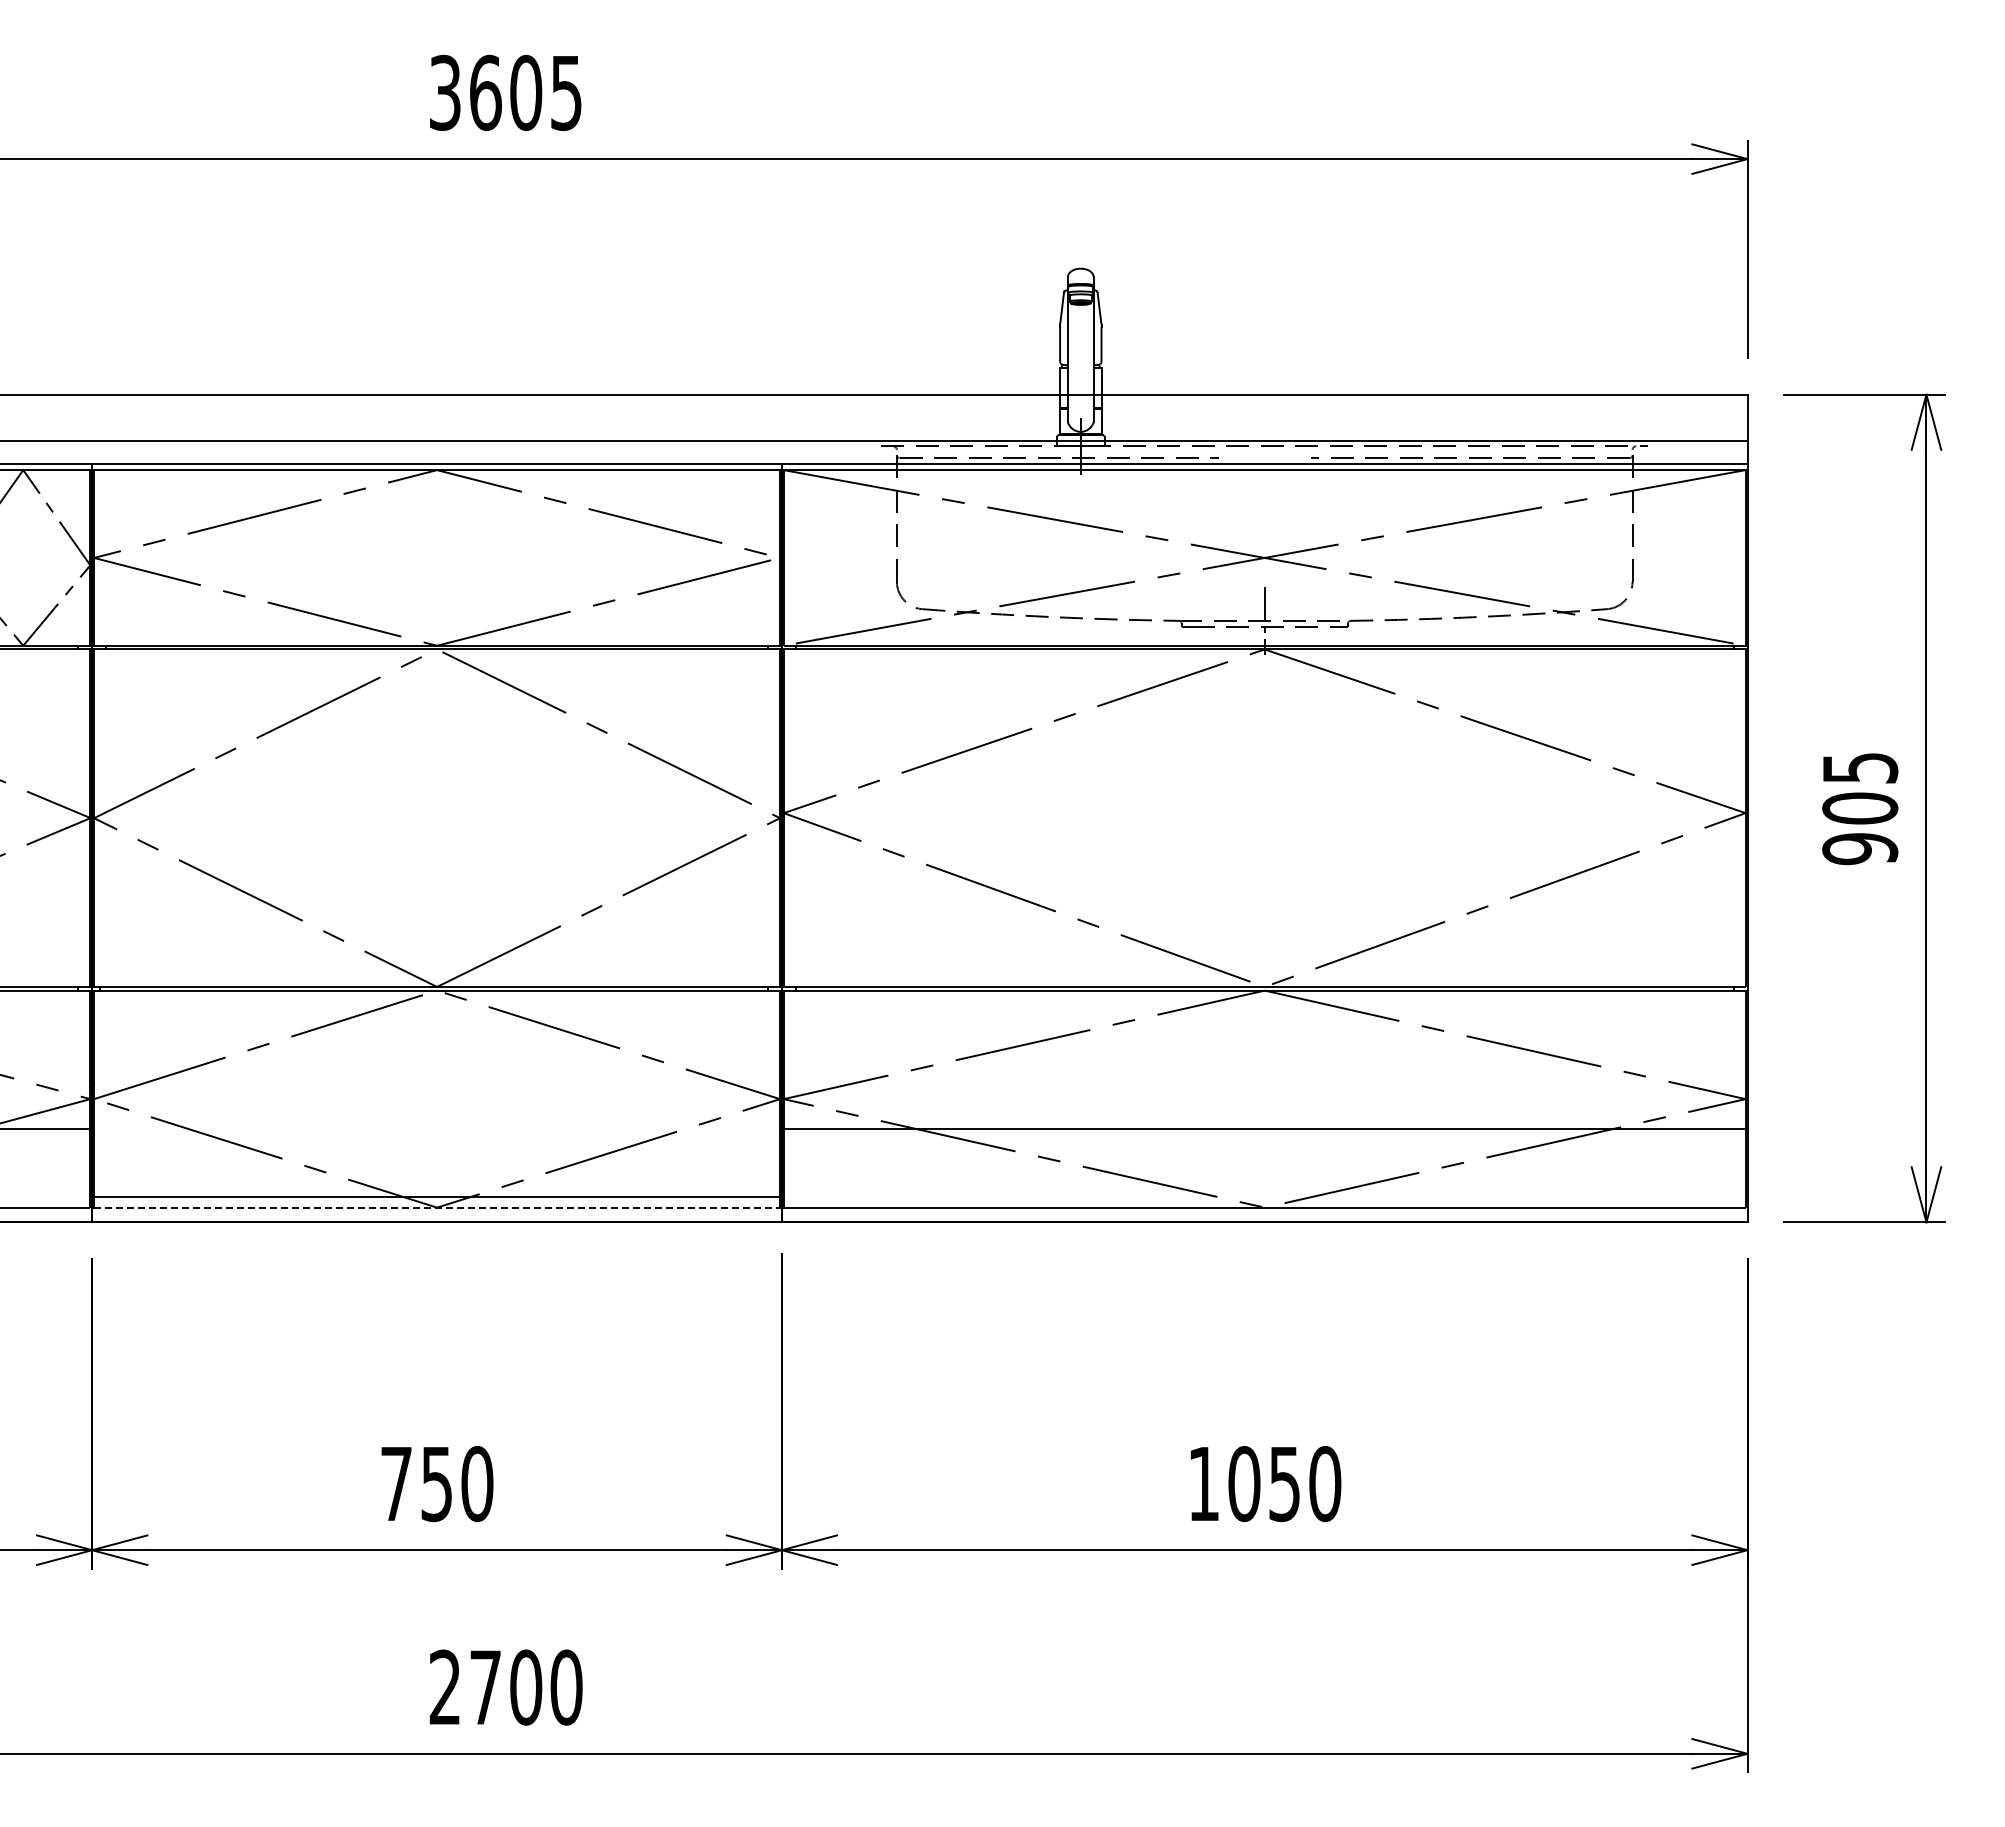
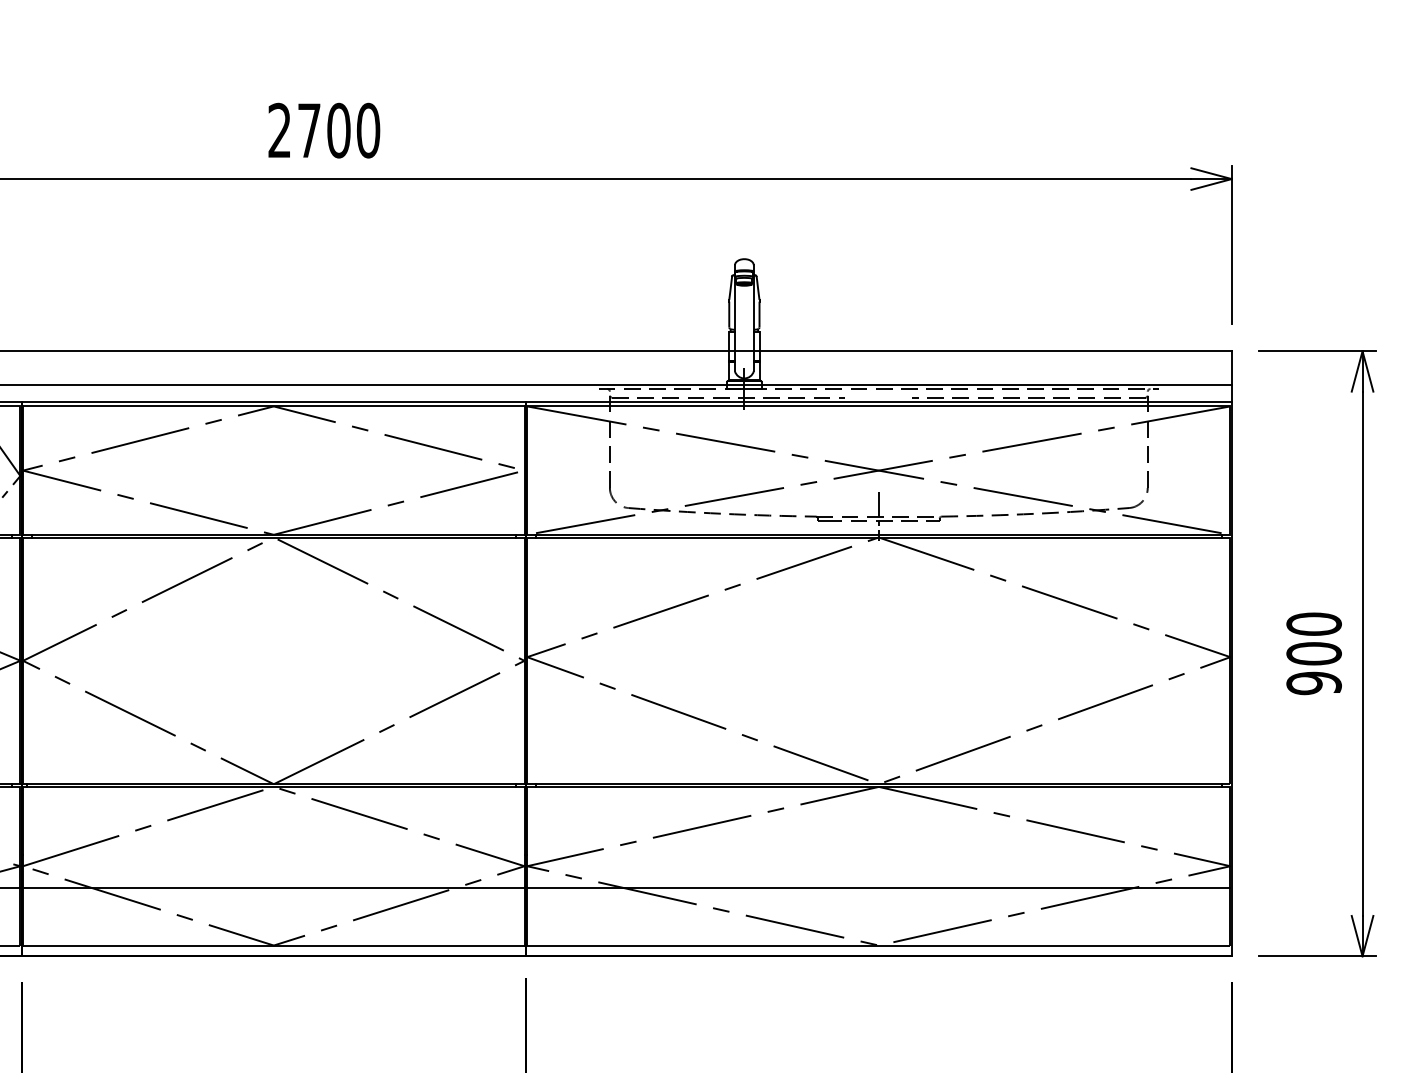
text: (505, 92) -> (323, 130), 3605 -> 2700
text: (1860, 768) -> (1314, 624), 905 -> 900
line: (437, 1196) -> (274, 887), moved
line: (437, 1207) -> (274, 945), dashed -> solid

